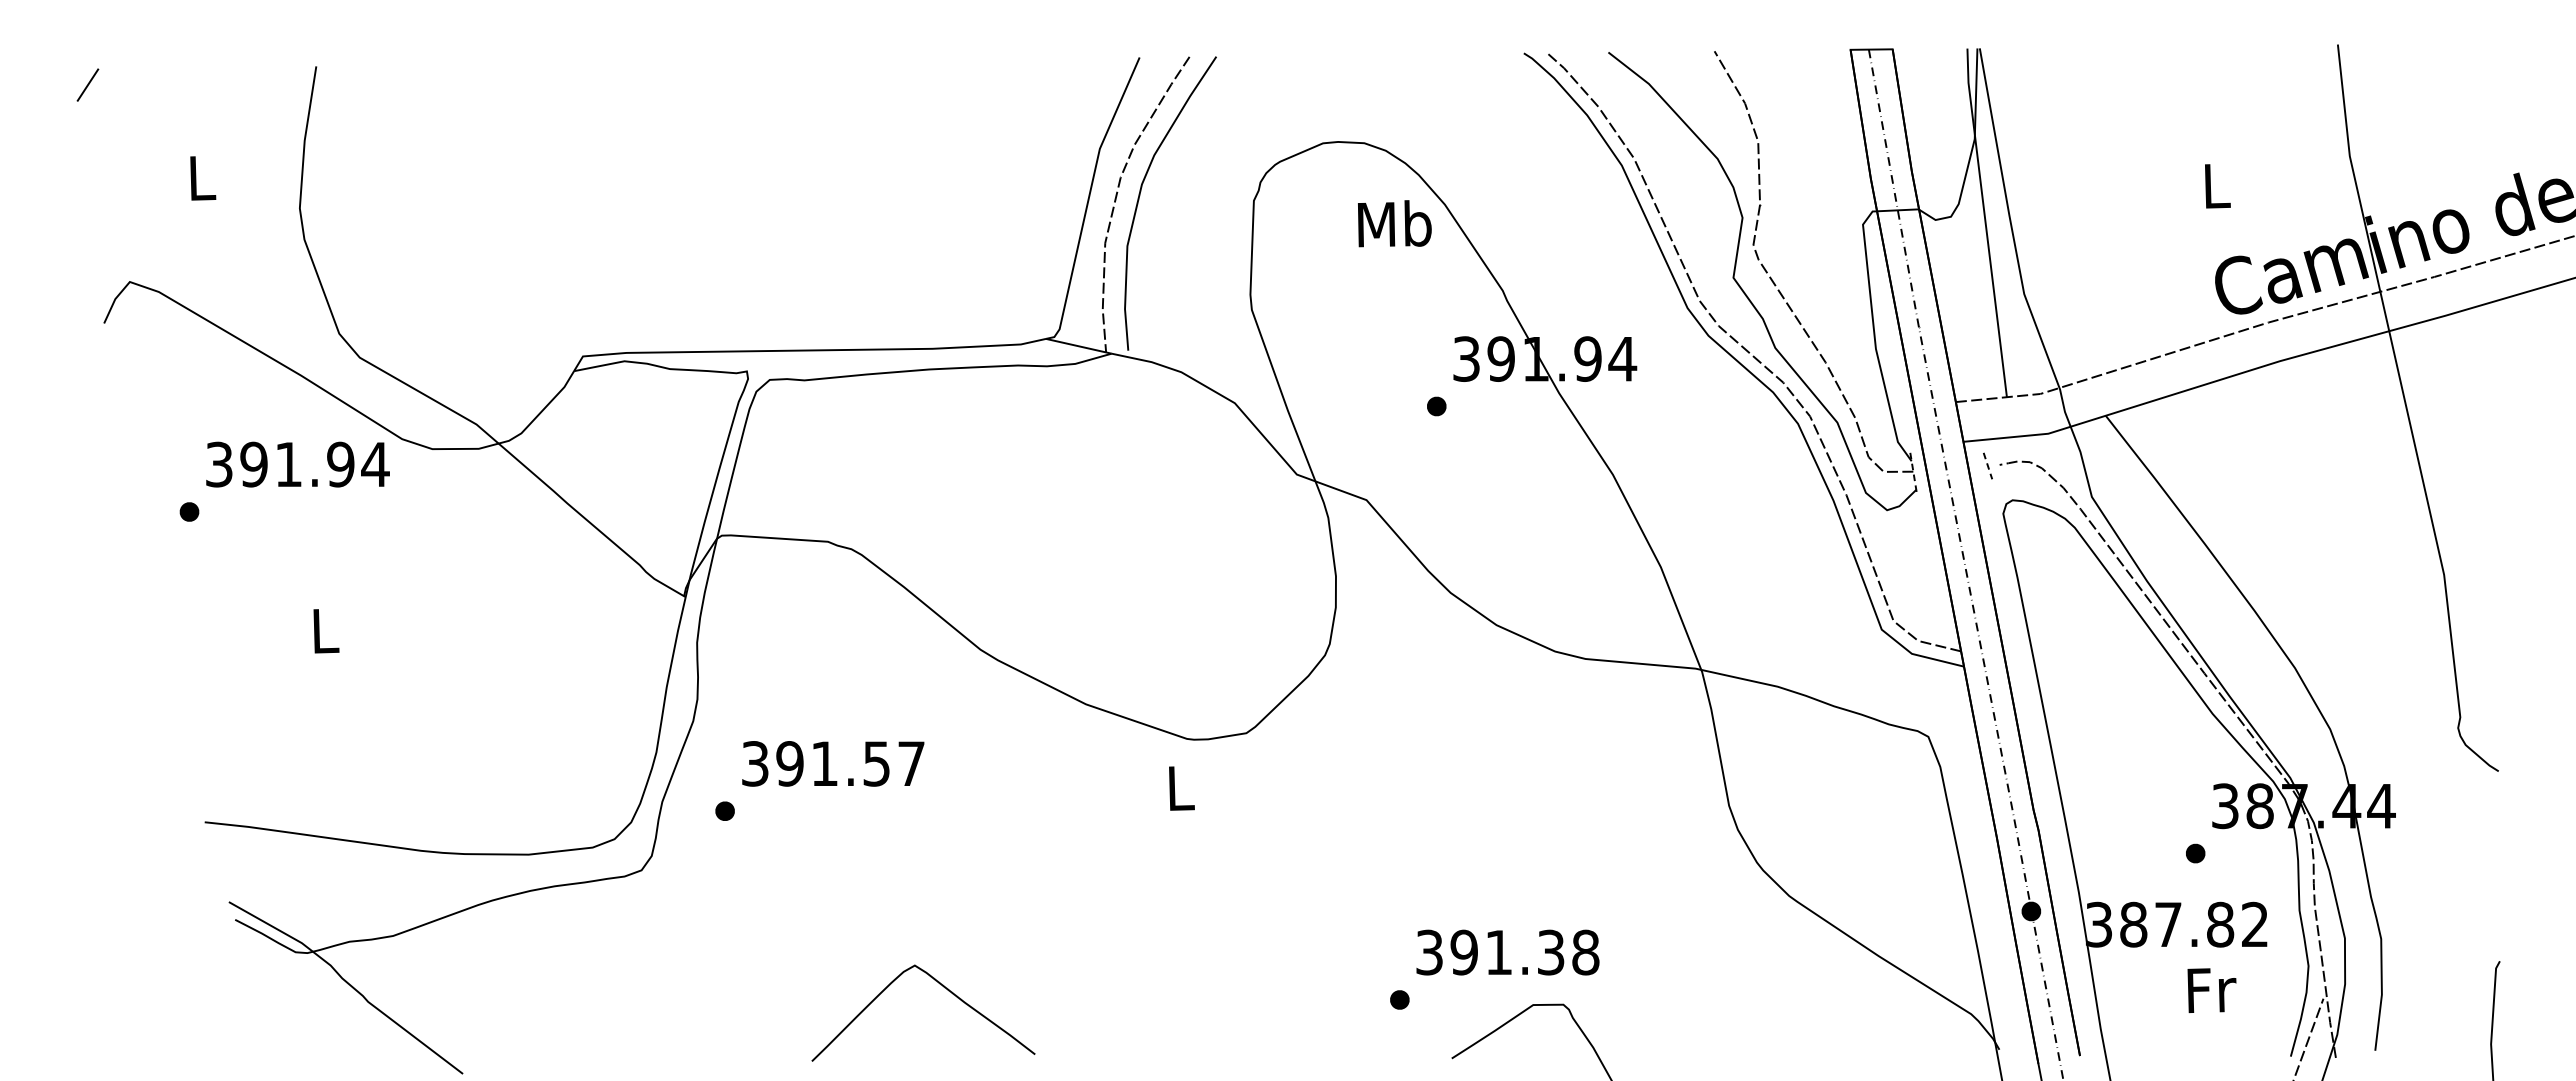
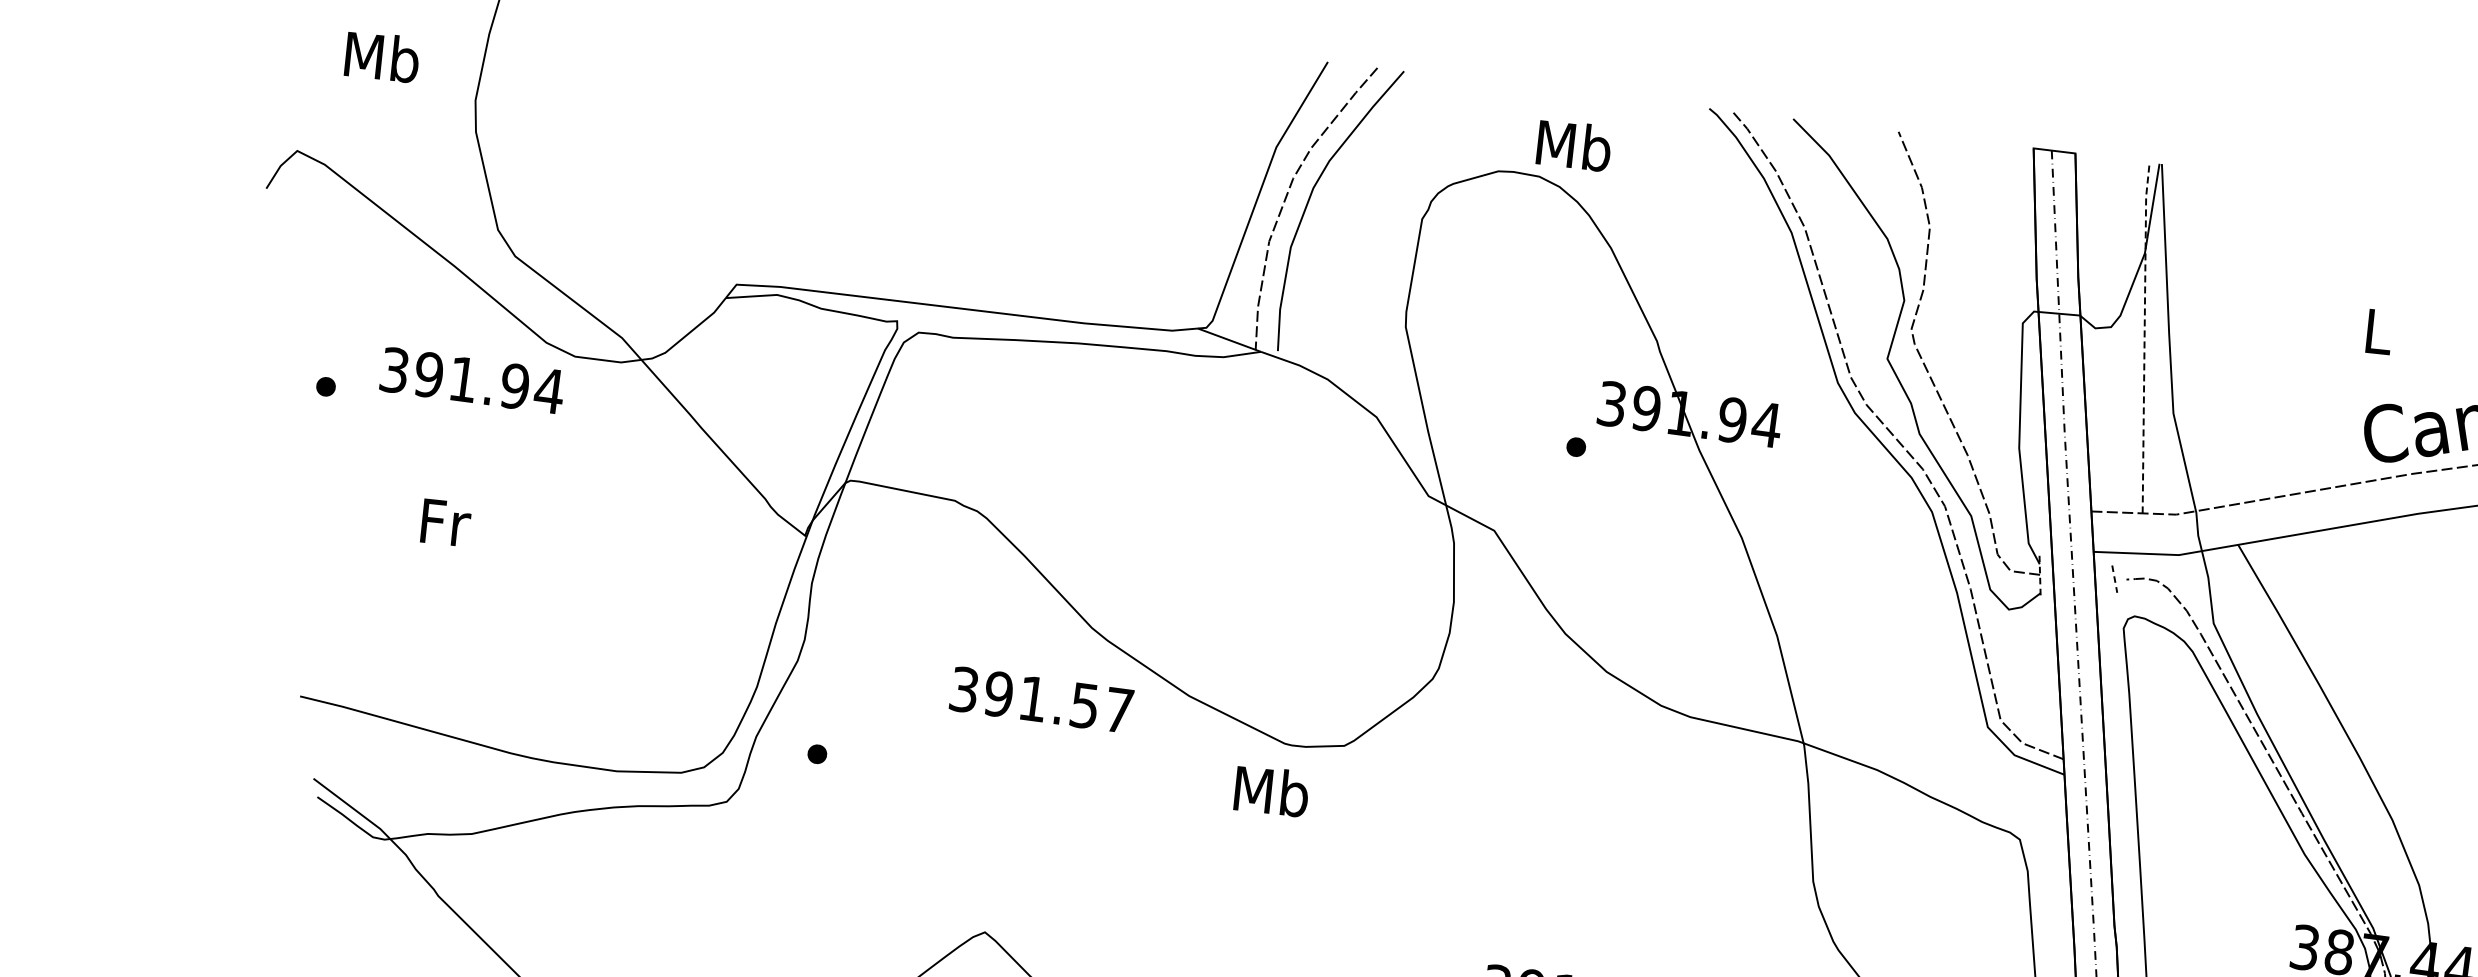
text: (201, 177) -> (382, 56), L -> Mb
line: (1985, 221) -> (2144, 336), solid -> dashed
text: (1394, 223) -> (1573, 145), moved
text: (297, 464) -> (472, 380), moved
text: (325, 631) -> (445, 523), L -> Fr
text: (833, 763) -> (1041, 699), moved
text: (1180, 787) -> (1271, 790), L -> Mb

